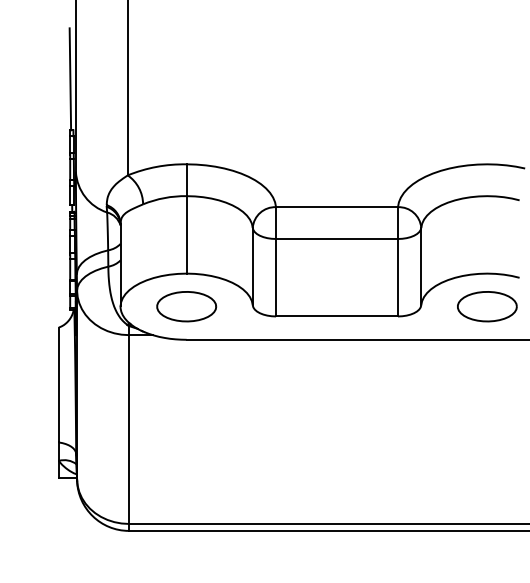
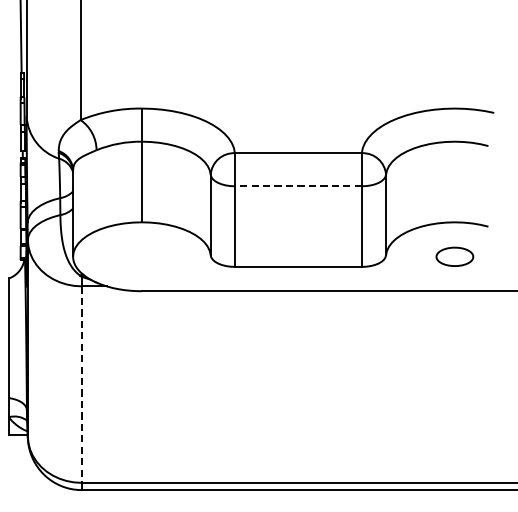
line: (337, 239) -> (298, 186), solid -> dashed
part: (186, 306) -> (141, 256), removed
part: (487, 306) -> (455, 256), size x0.6
line: (128, 430) -> (81, 385), solid -> dashed

